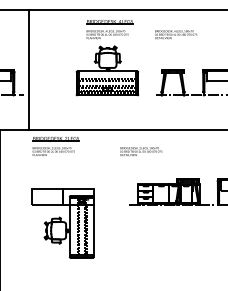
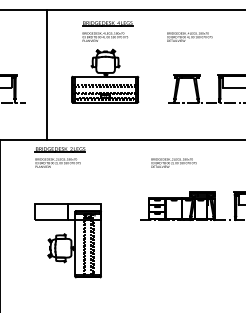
part: (107, 58) -> (105, 62), moved
line: (29, 69) -> (47, 74), moved
text: (141, 151) -> (174, 162), moved

